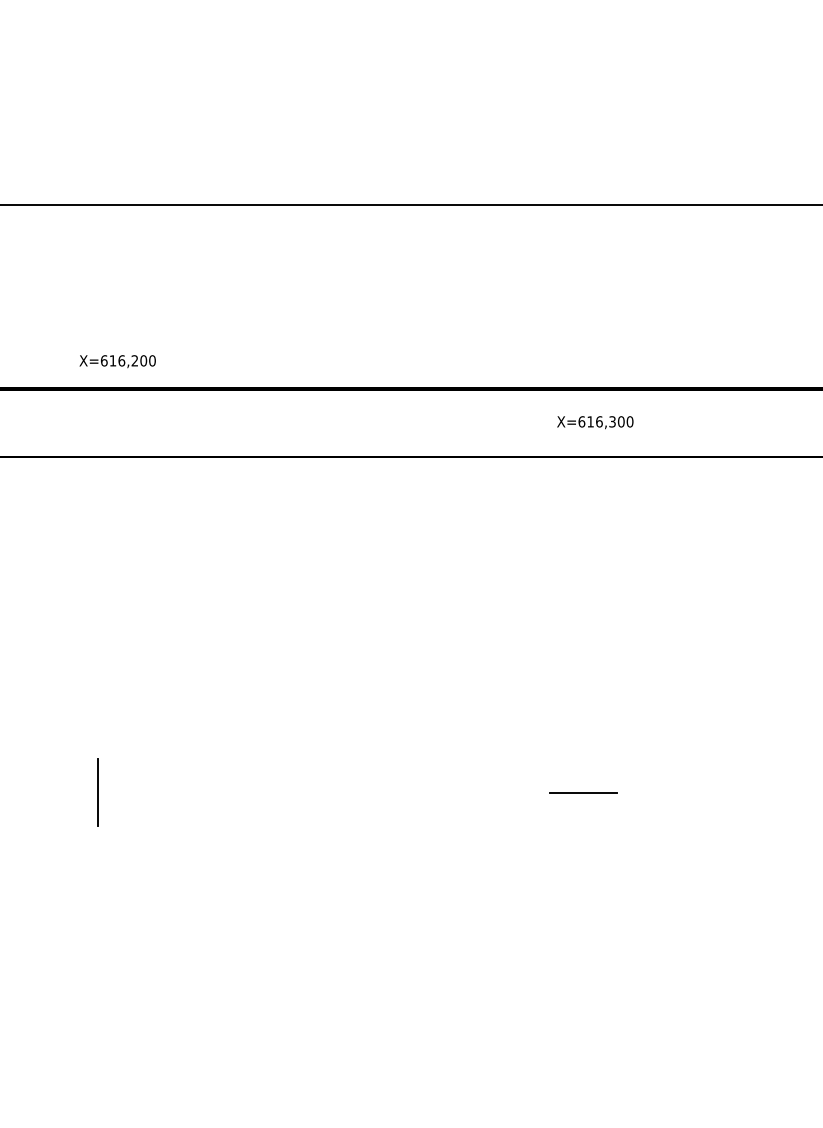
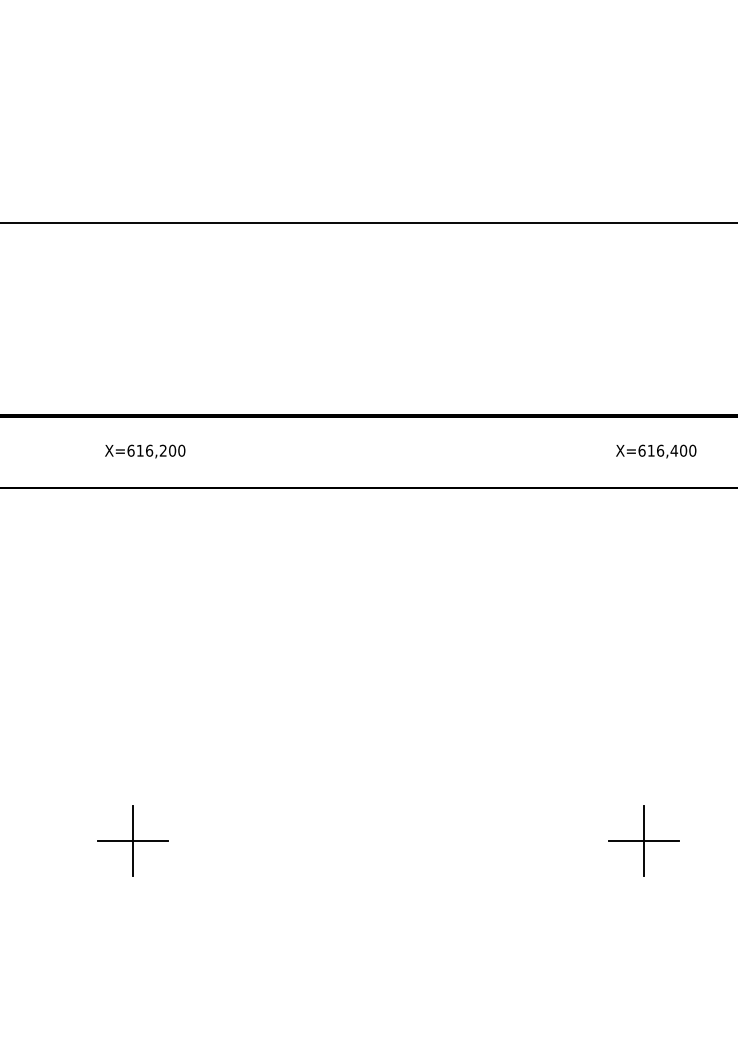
text: (117, 361) -> (144, 451), moved
text: (612, 421) -> (674, 450), X=616,300 -> X=616,400
line: (97, 792) -> (132, 840), added
line: (583, 792) -> (643, 840), added

